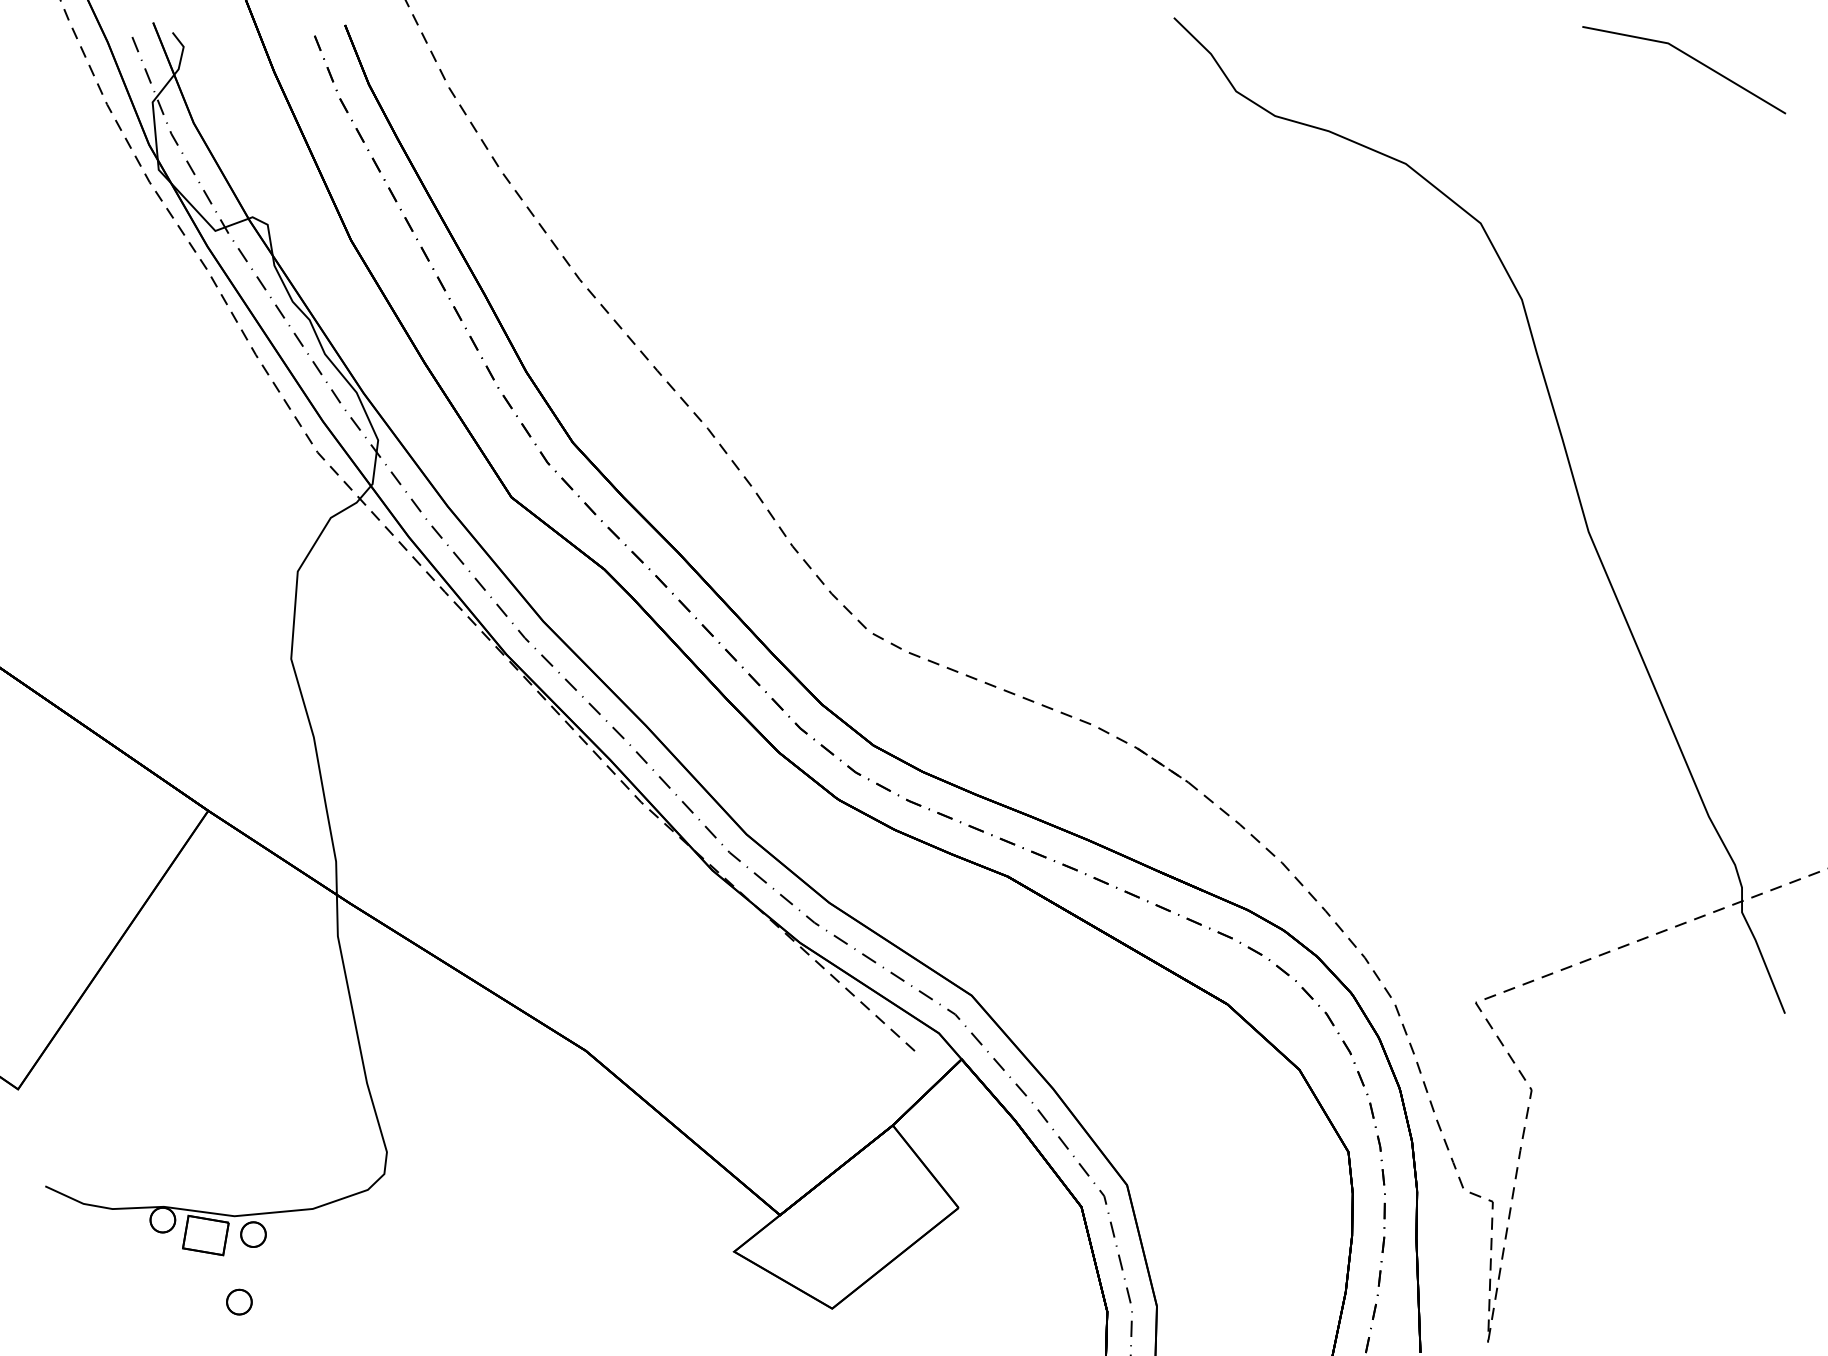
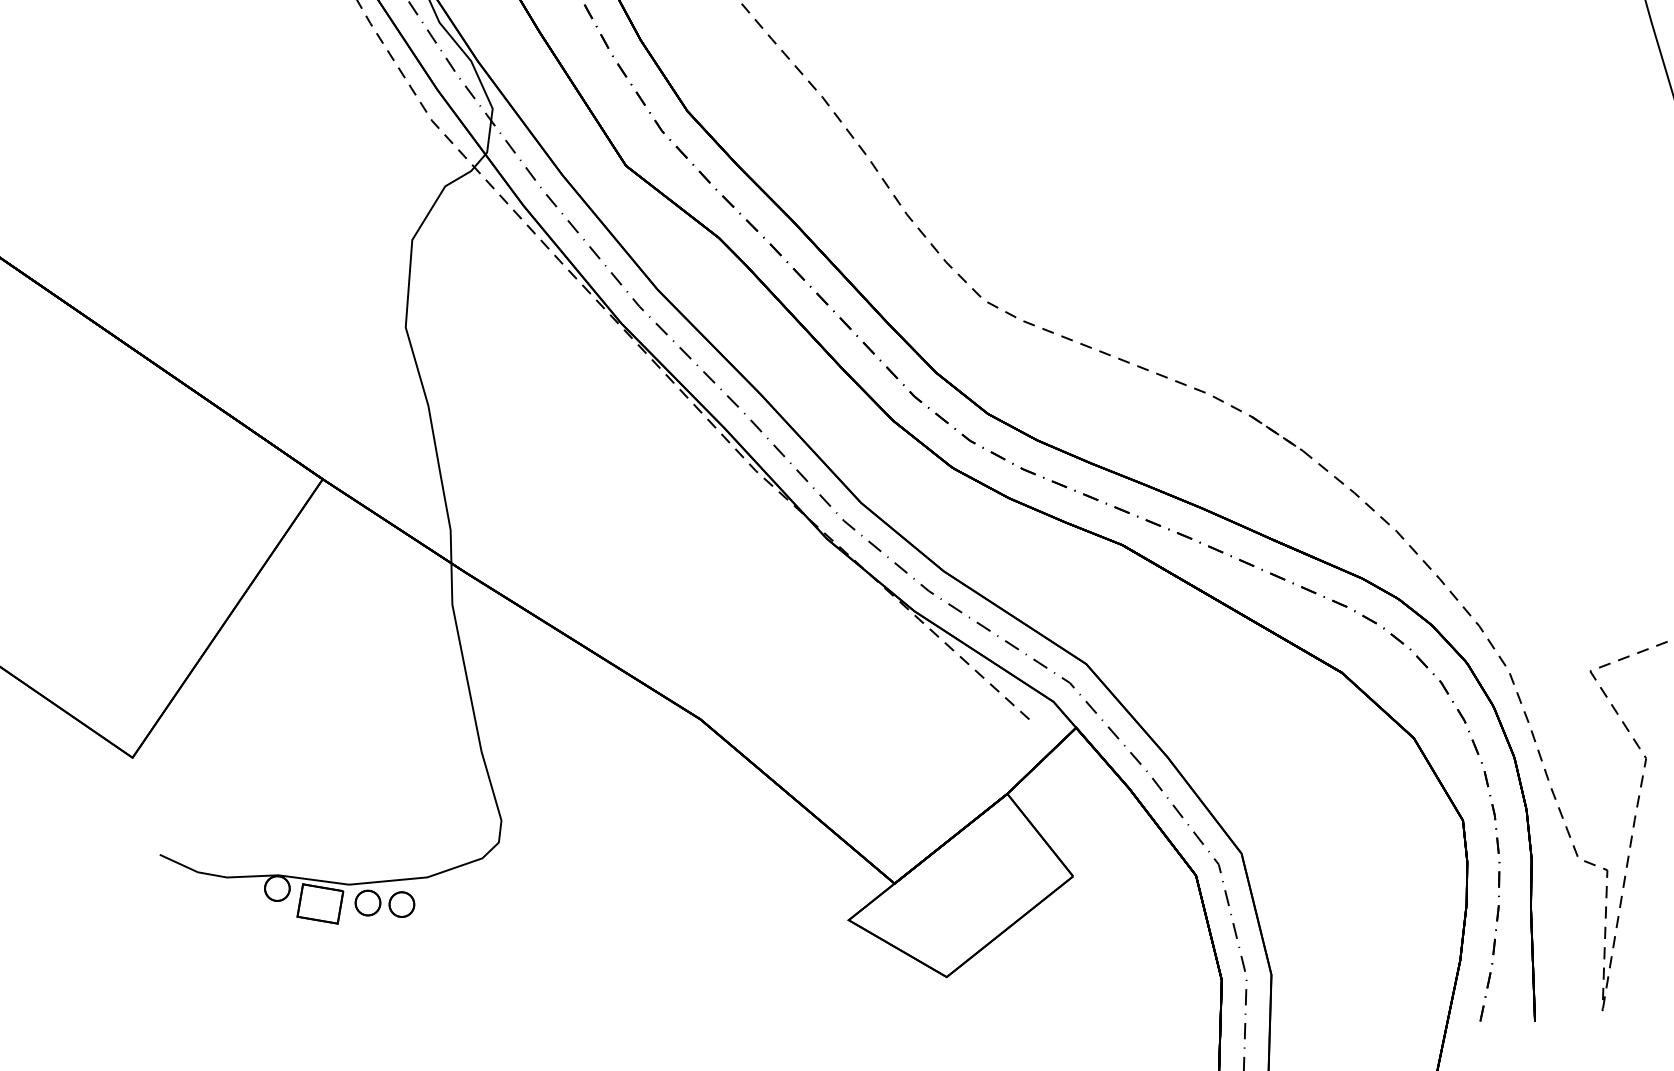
part: (239, 1301) -> (402, 903), moved

